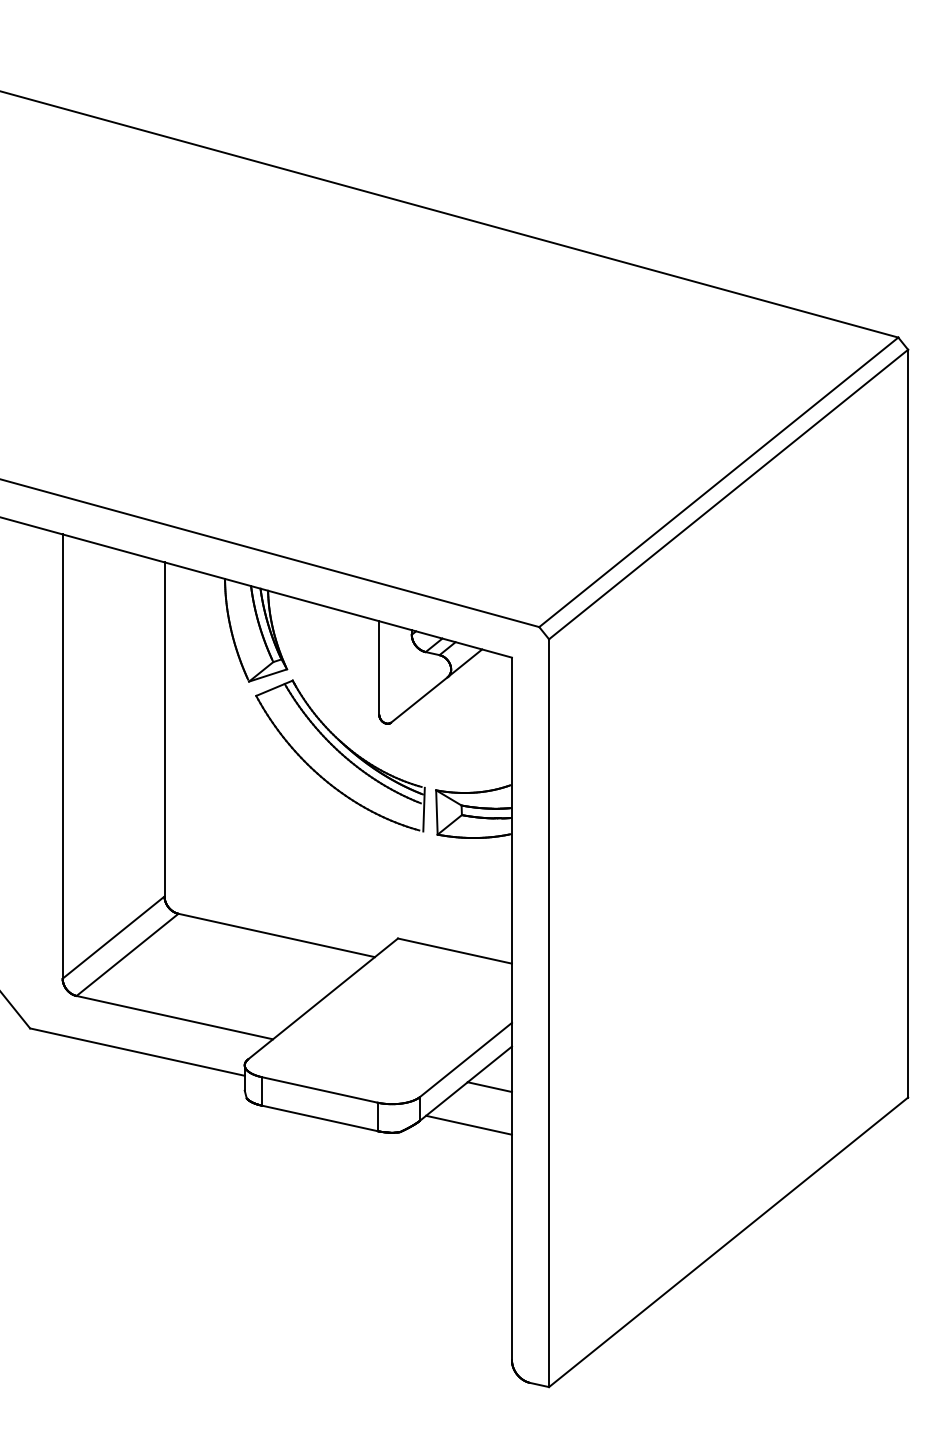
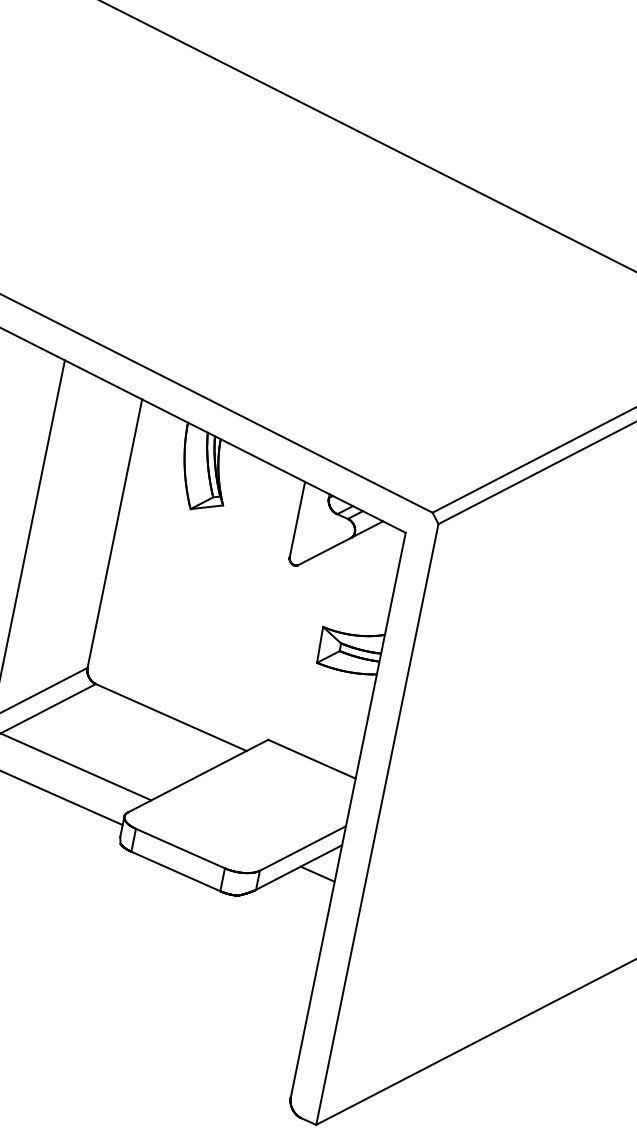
part: (340, 755) -> (251, 583), removed
line: (468, 1124) -> (294, 900), removed

